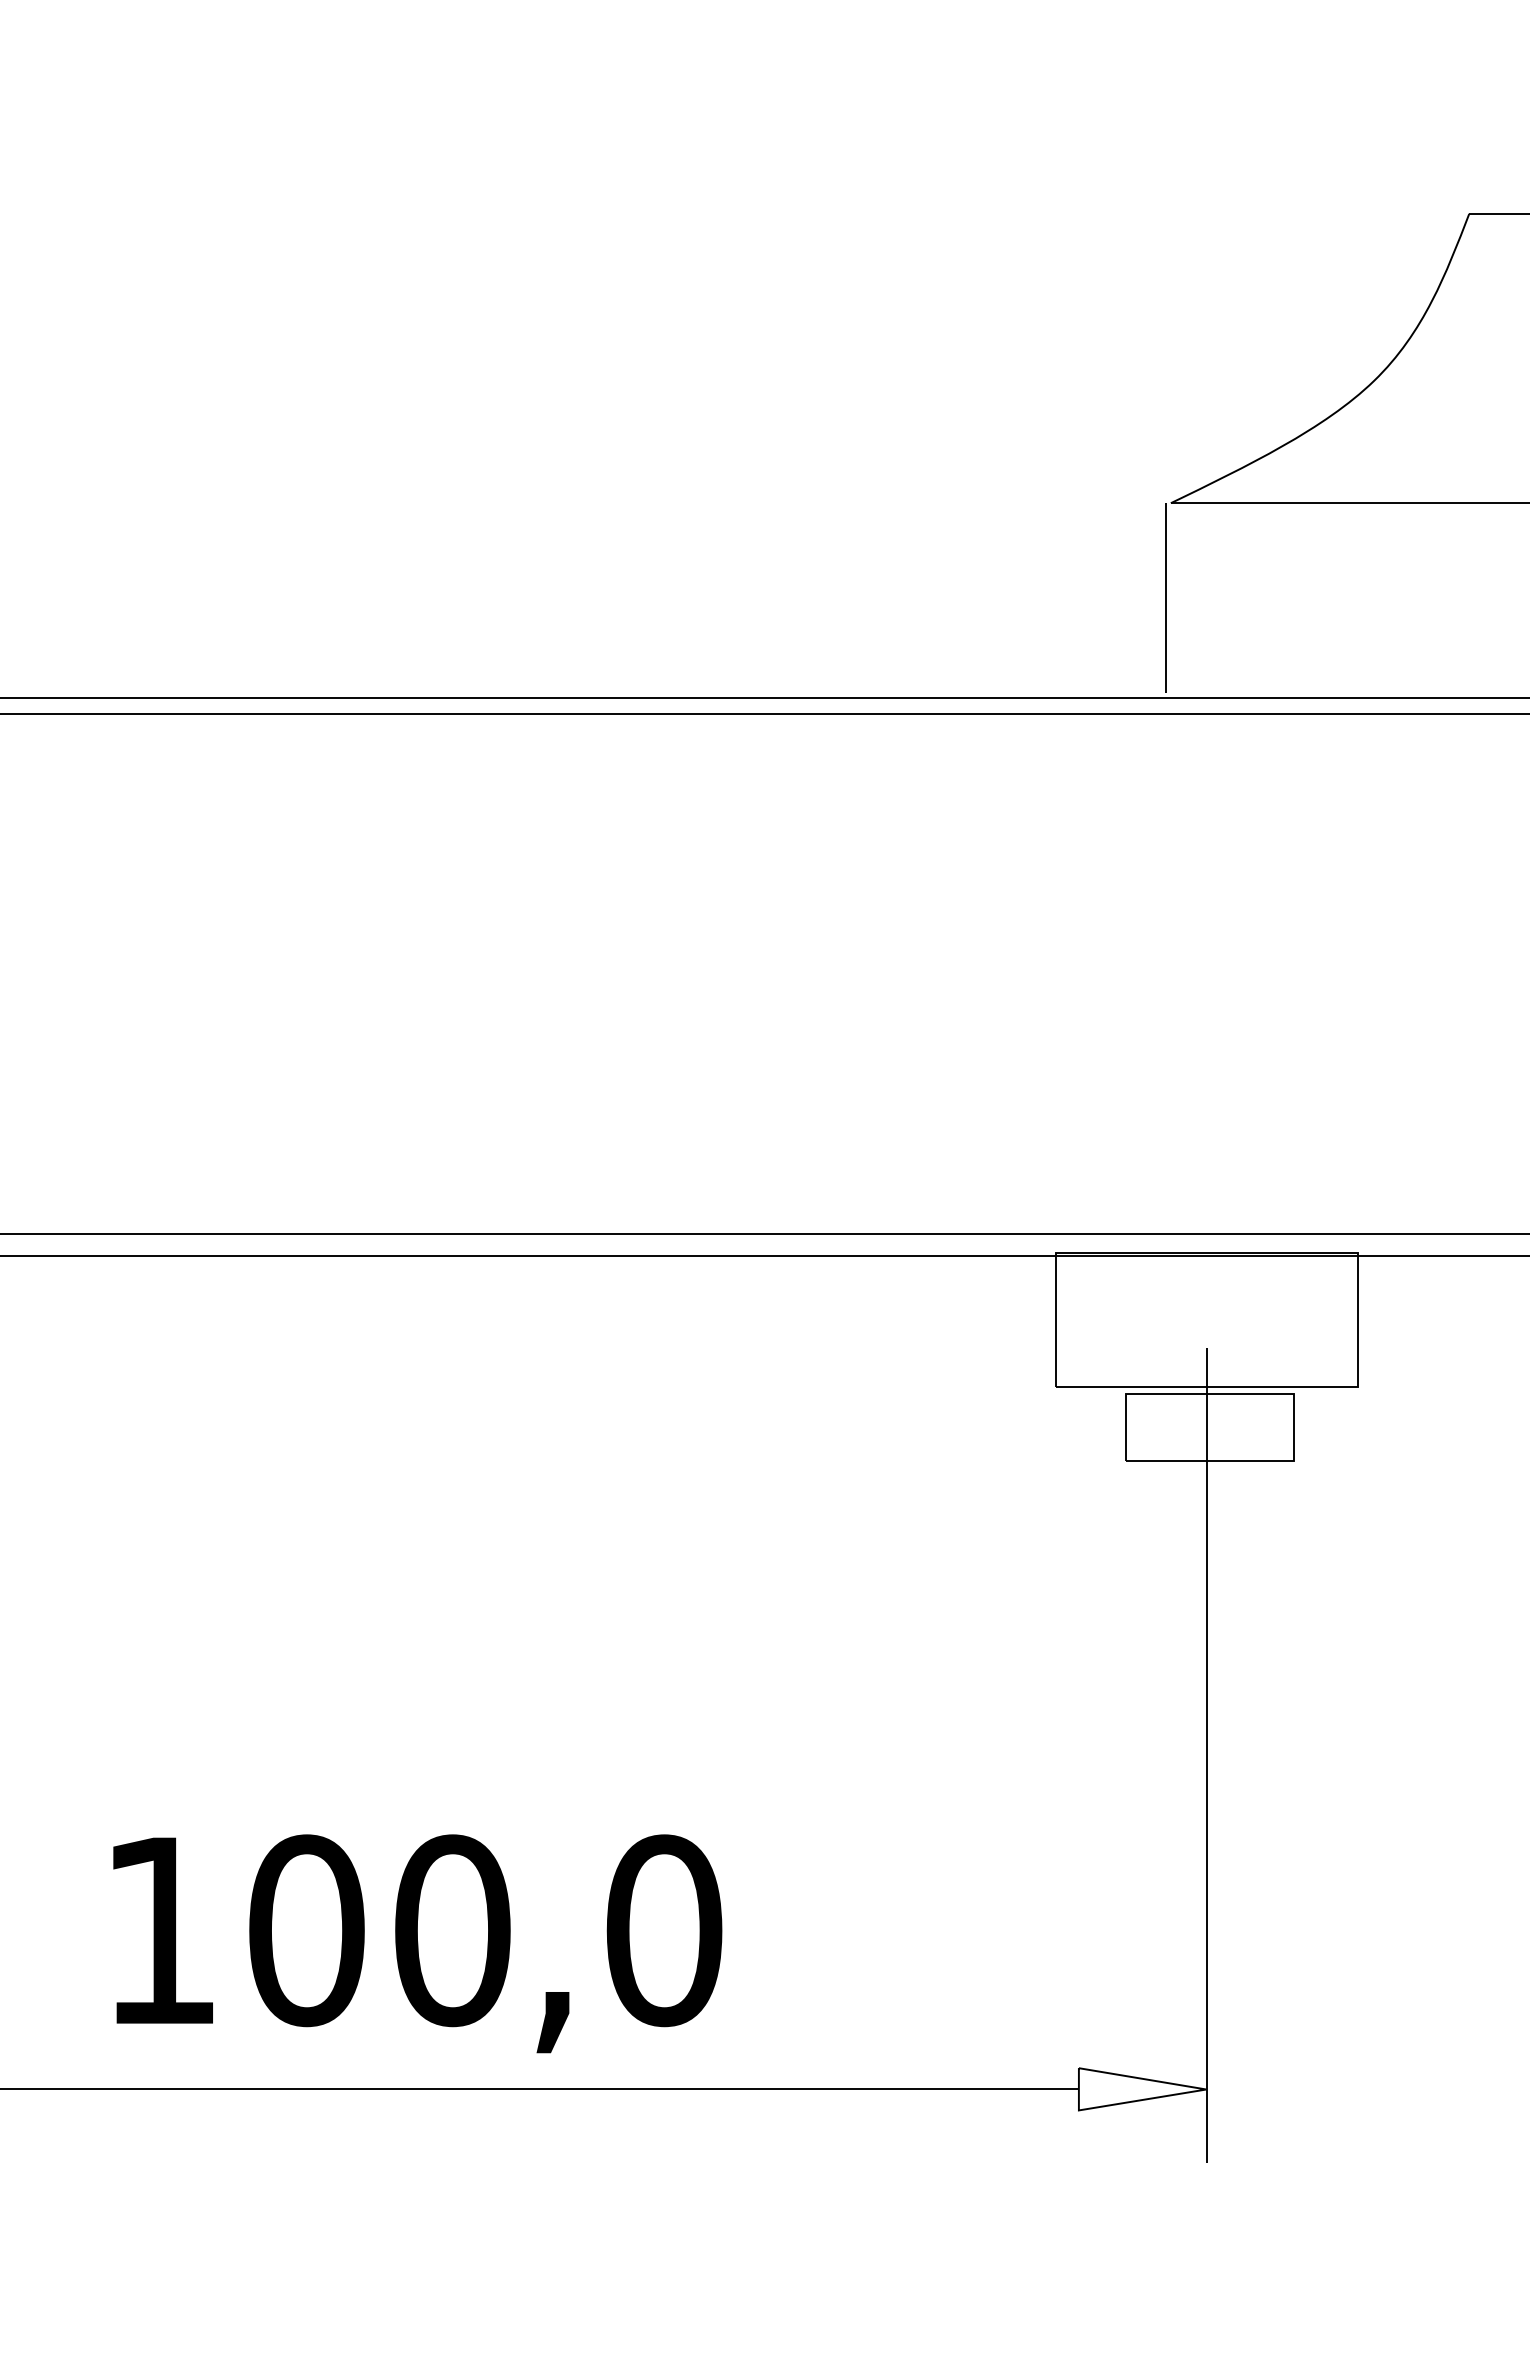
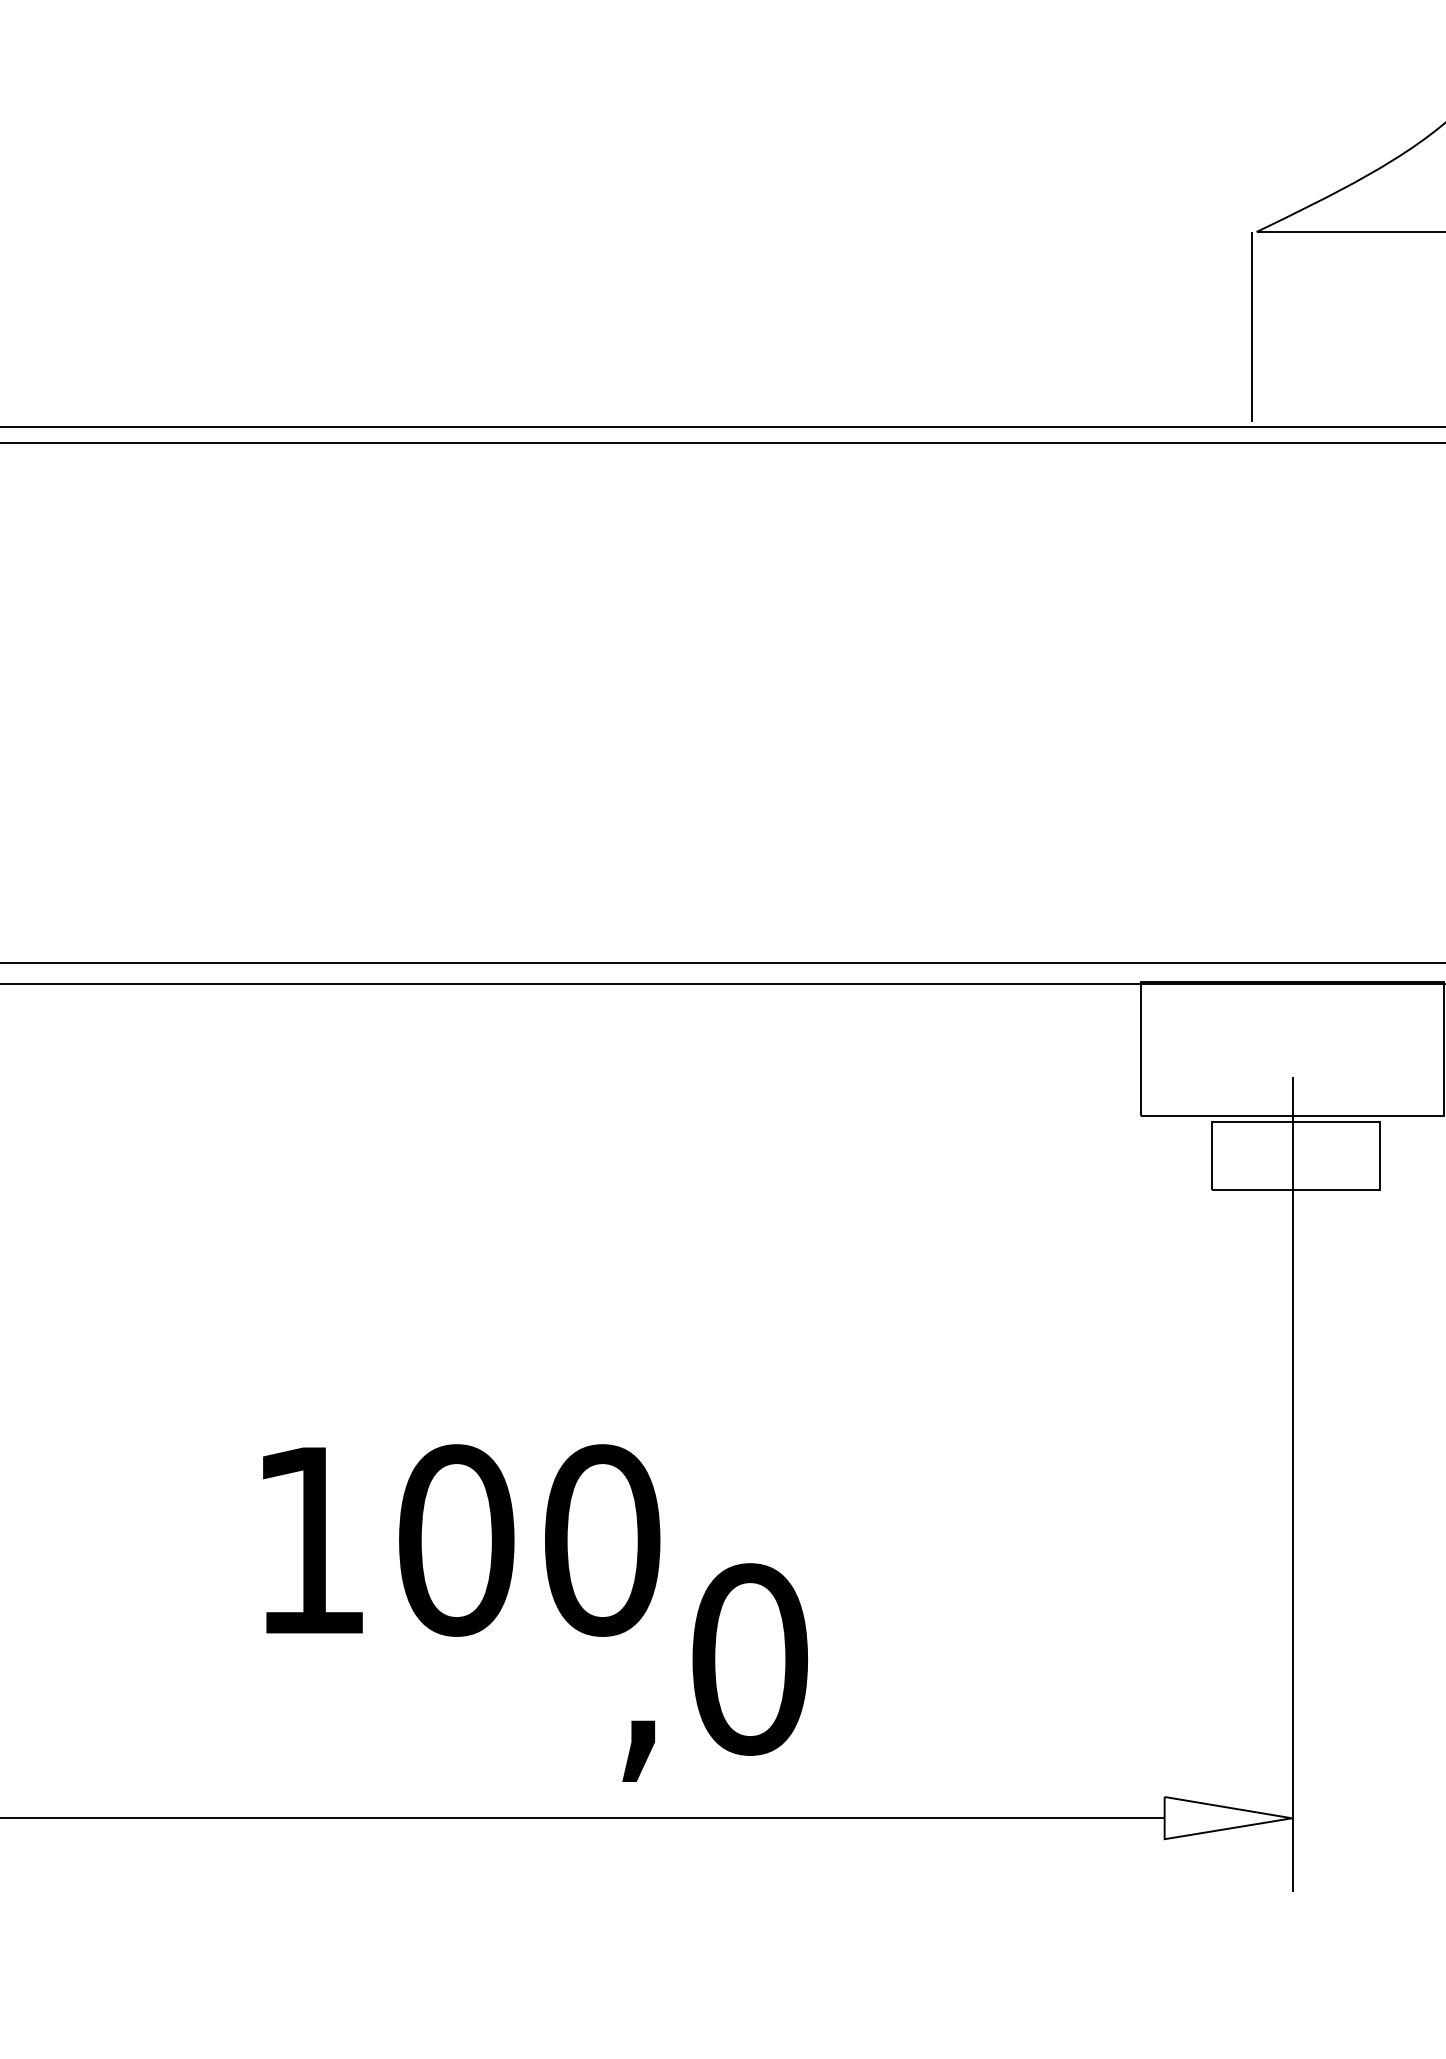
text: (311, 1930) -> (461, 1540), moved

